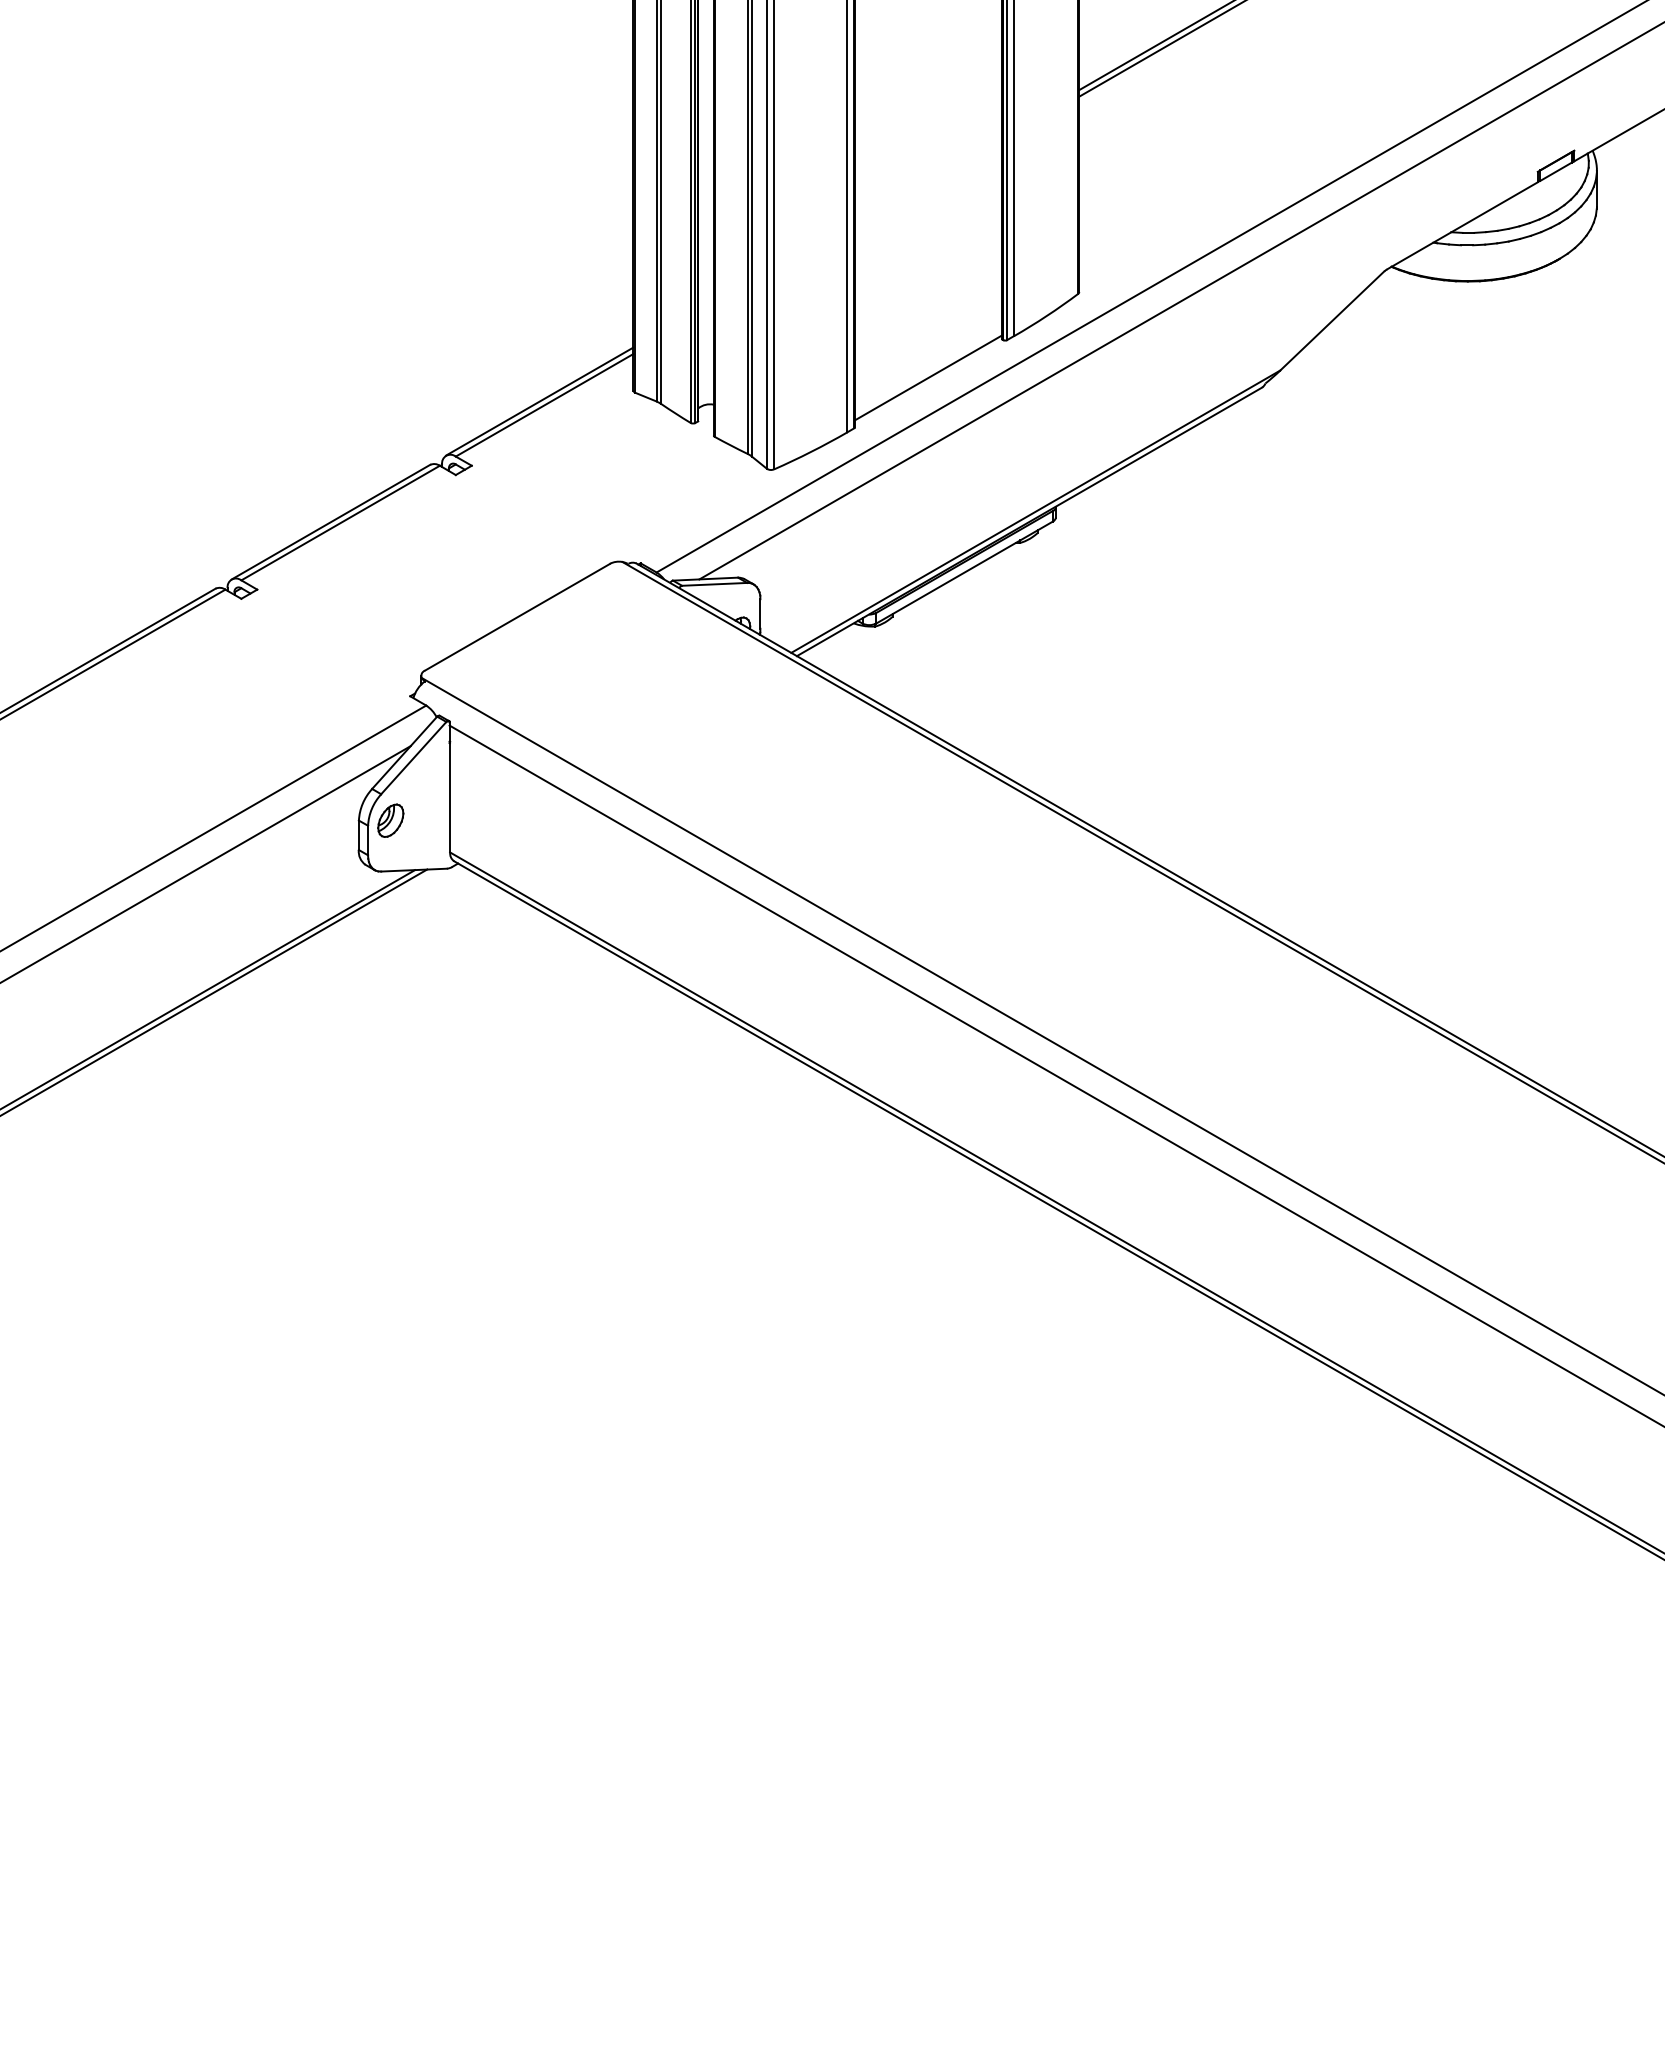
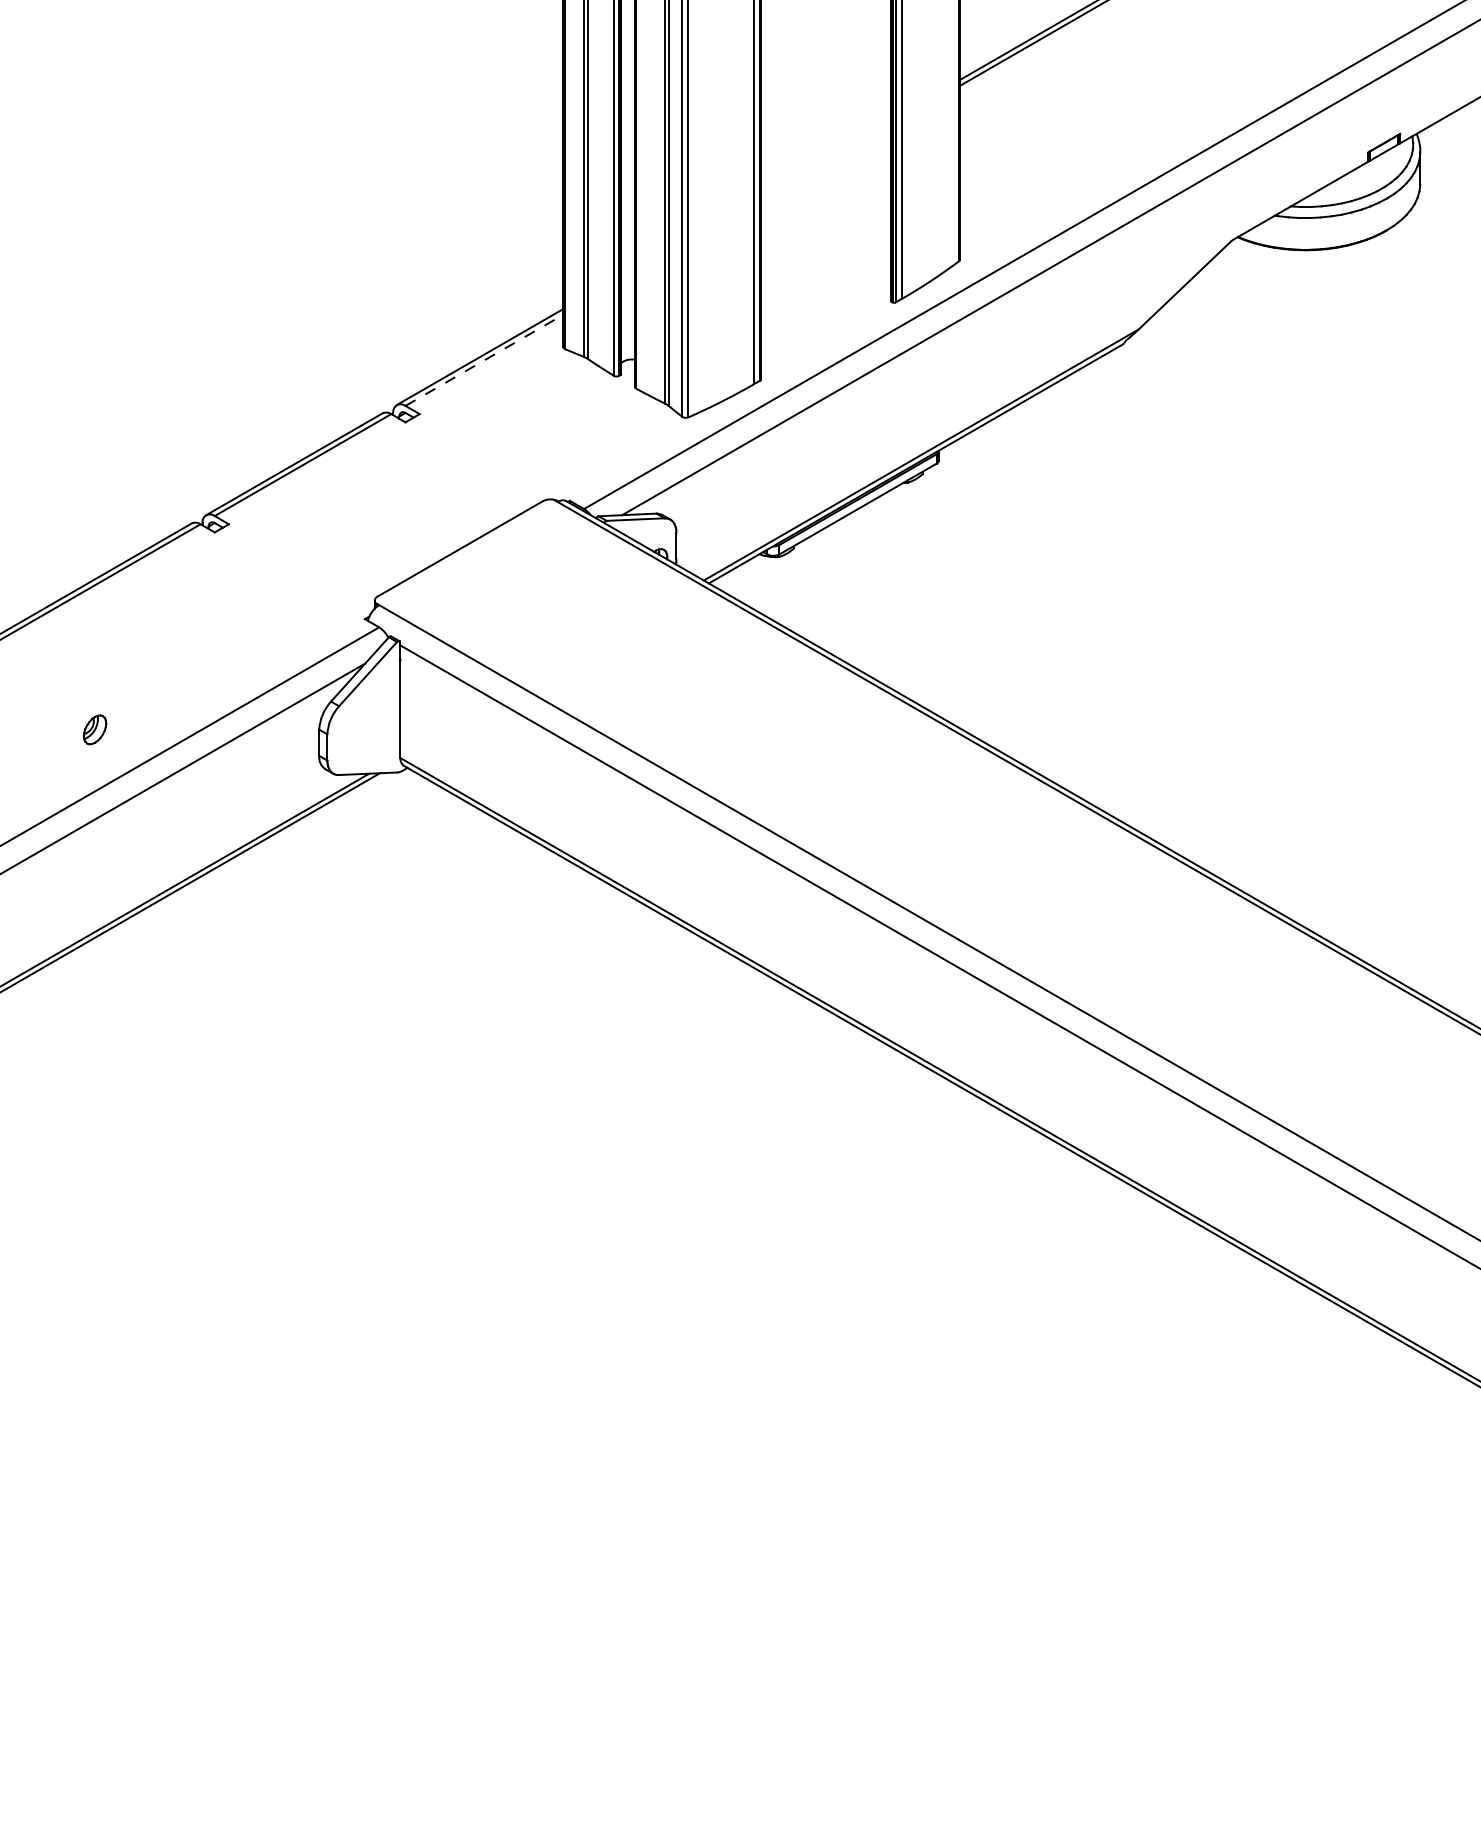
line: (928, 377) -> (825, 335), removed
line: (544, 405) -> (484, 360), solid -> dashed
part: (390, 820) -> (94, 729), moved

